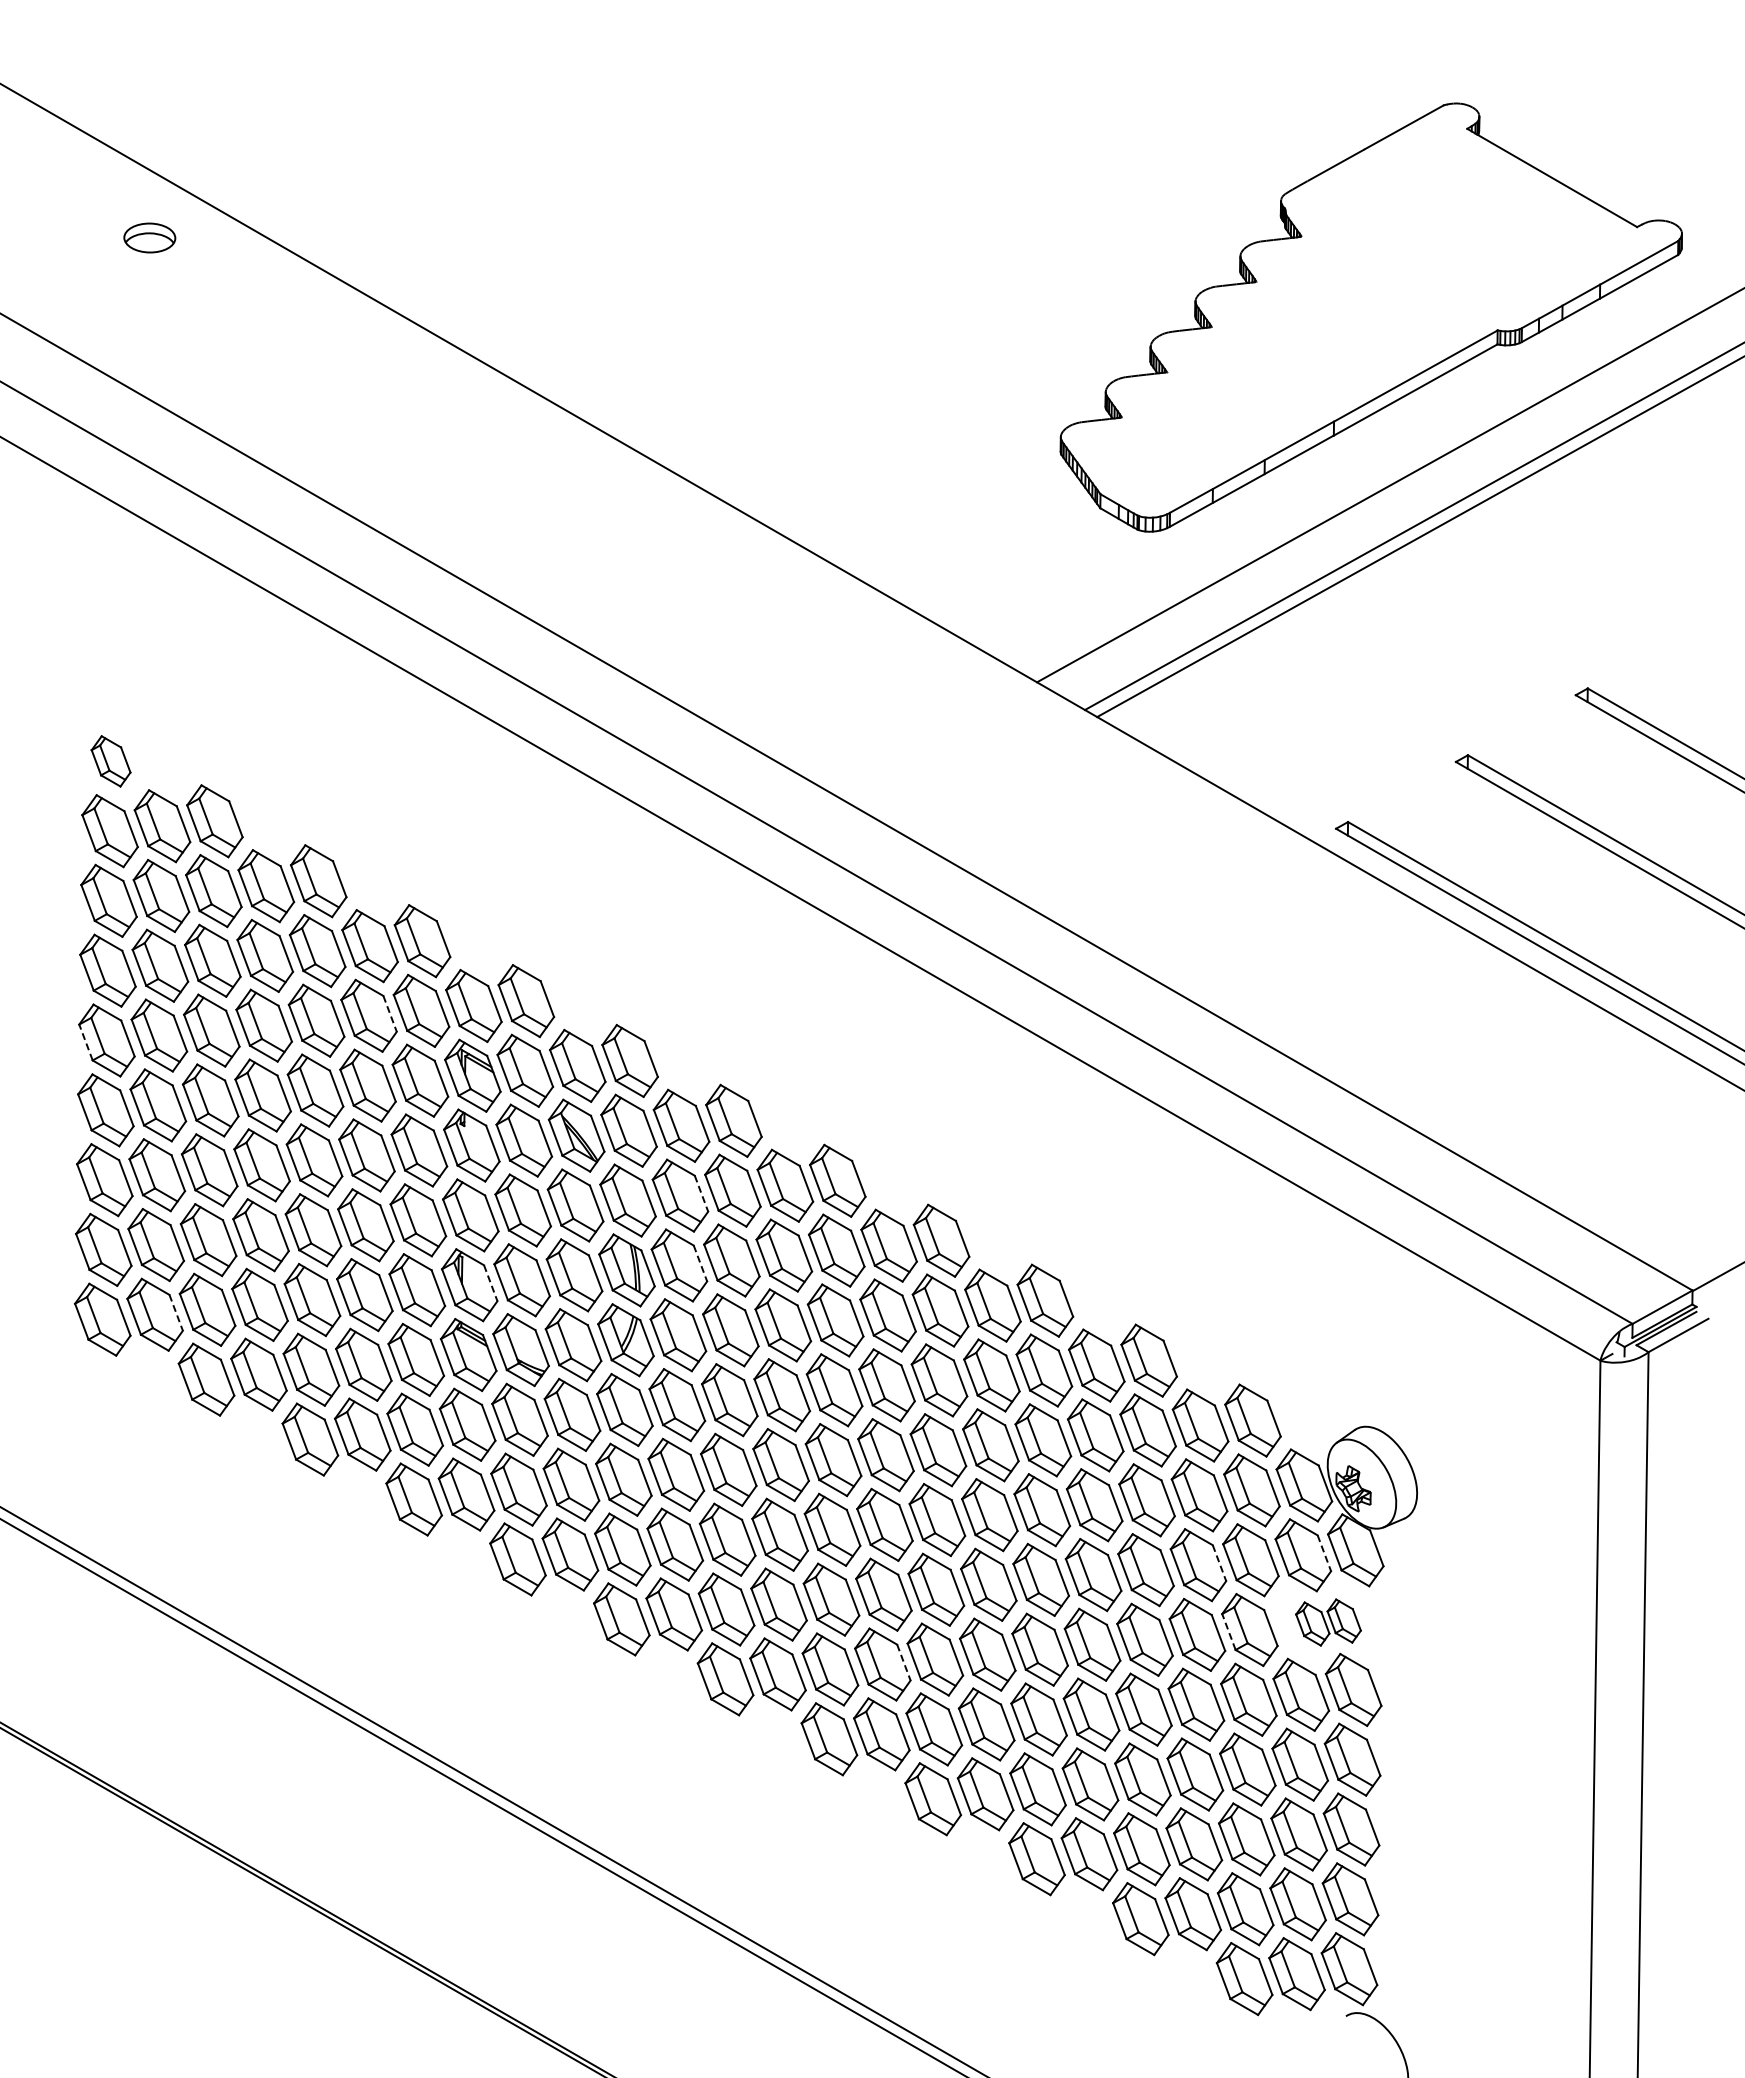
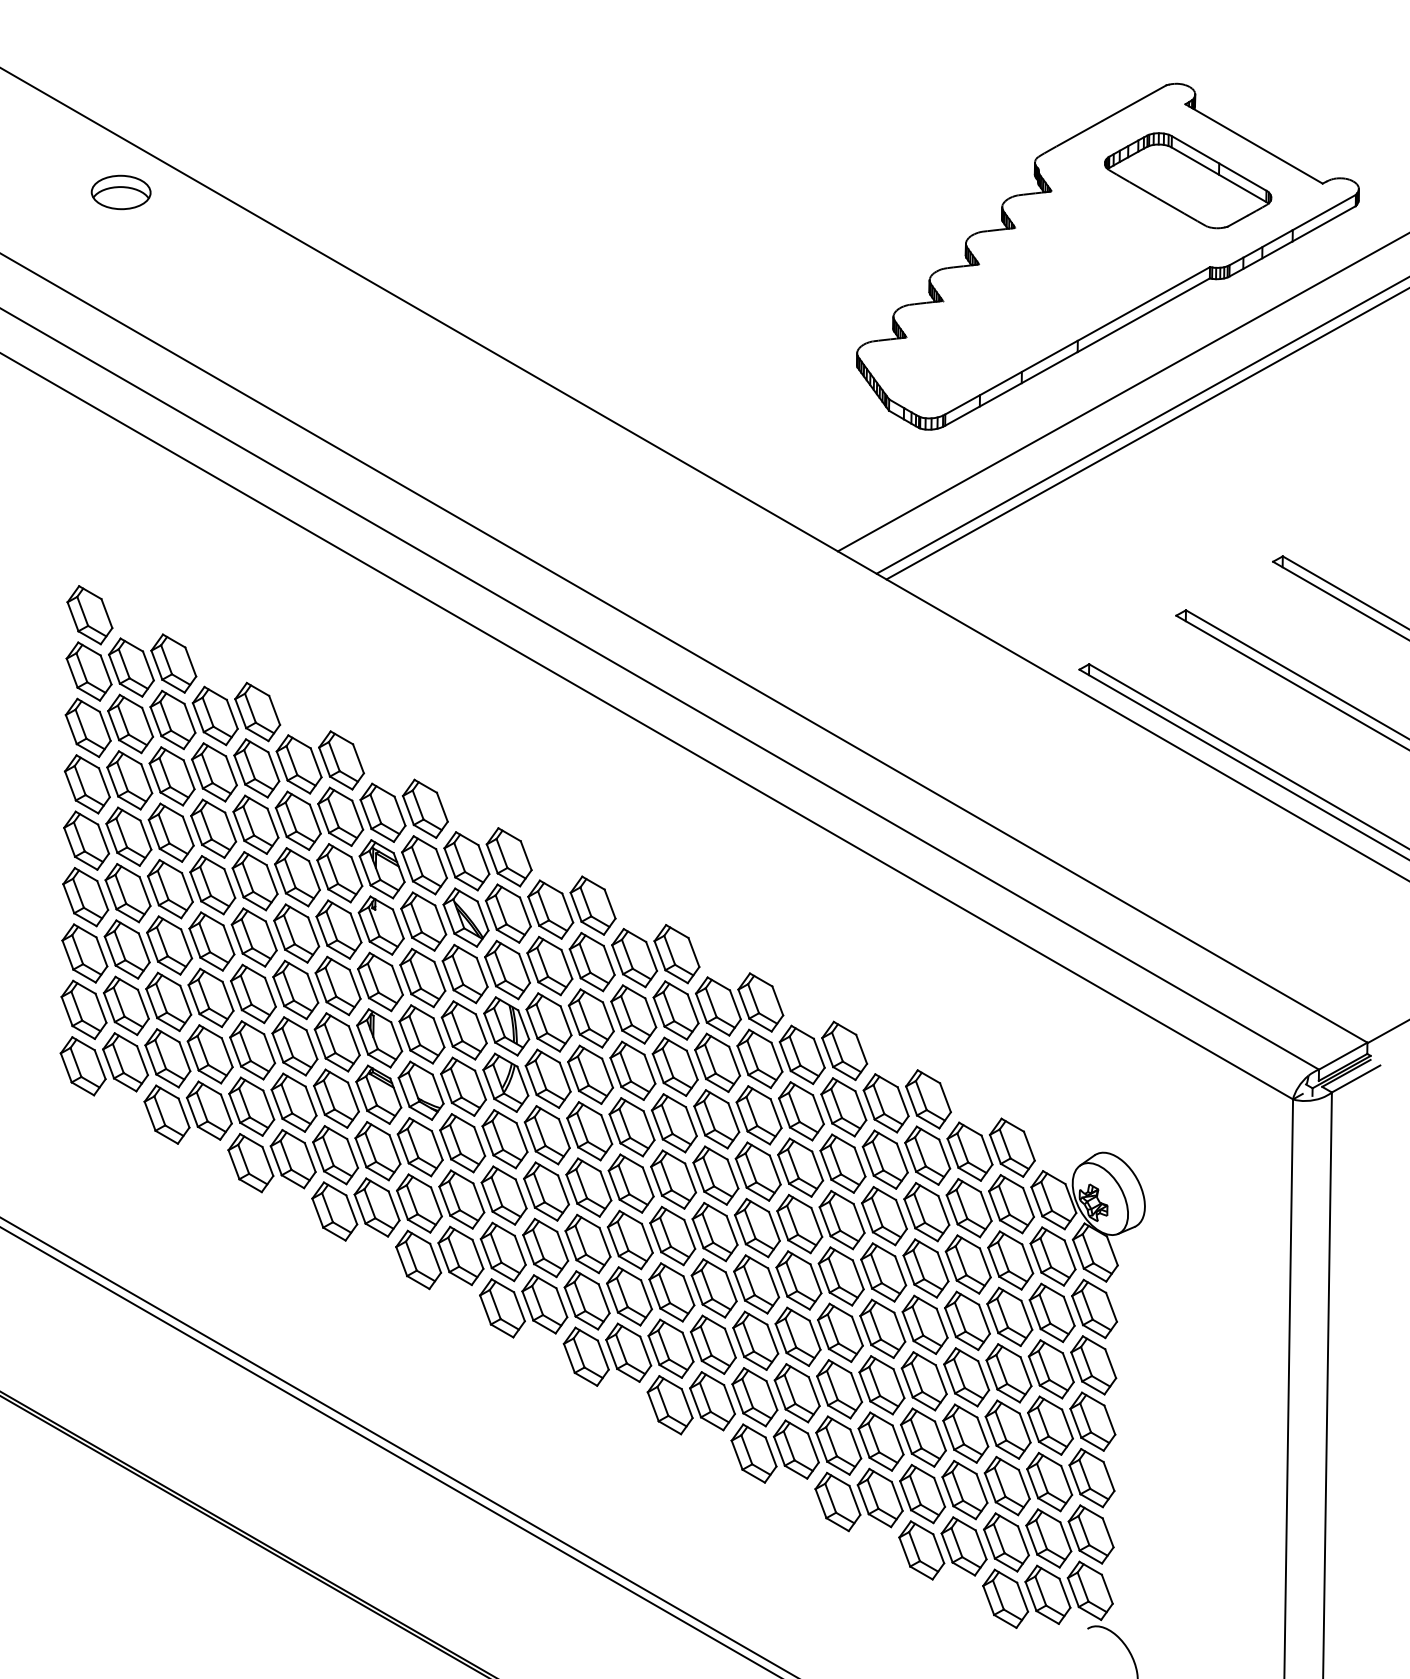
part: (1470, 223) -> (1188, 180), added
part: (149, 237) -> (120, 192), size x1.43
part: (110, 761) -> (89, 615), size x1.43
line: (390, 1014) -> (315, 819), dashed -> solid
line: (85, 1042) -> (69, 842), dashed -> solid
line: (701, 1194) -> (566, 965), dashed -> solid
line: (700, 1263) -> (566, 1020), dashed -> solid
line: (490, 1283) -> (396, 1037), dashed -> solid
line: (176, 1313) -> (142, 1061), dashed -> solid
line: (1324, 1553) -> (1070, 1255), dashed -> solid
line: (1219, 1563) -> (985, 1263), dashed -> solid
part: (1328, 1622) -> (1073, 1310), size x1.67
line: (1228, 1631) -> (992, 1318), dashed -> solid
line: (904, 1663) -> (730, 1343), dashed -> solid

